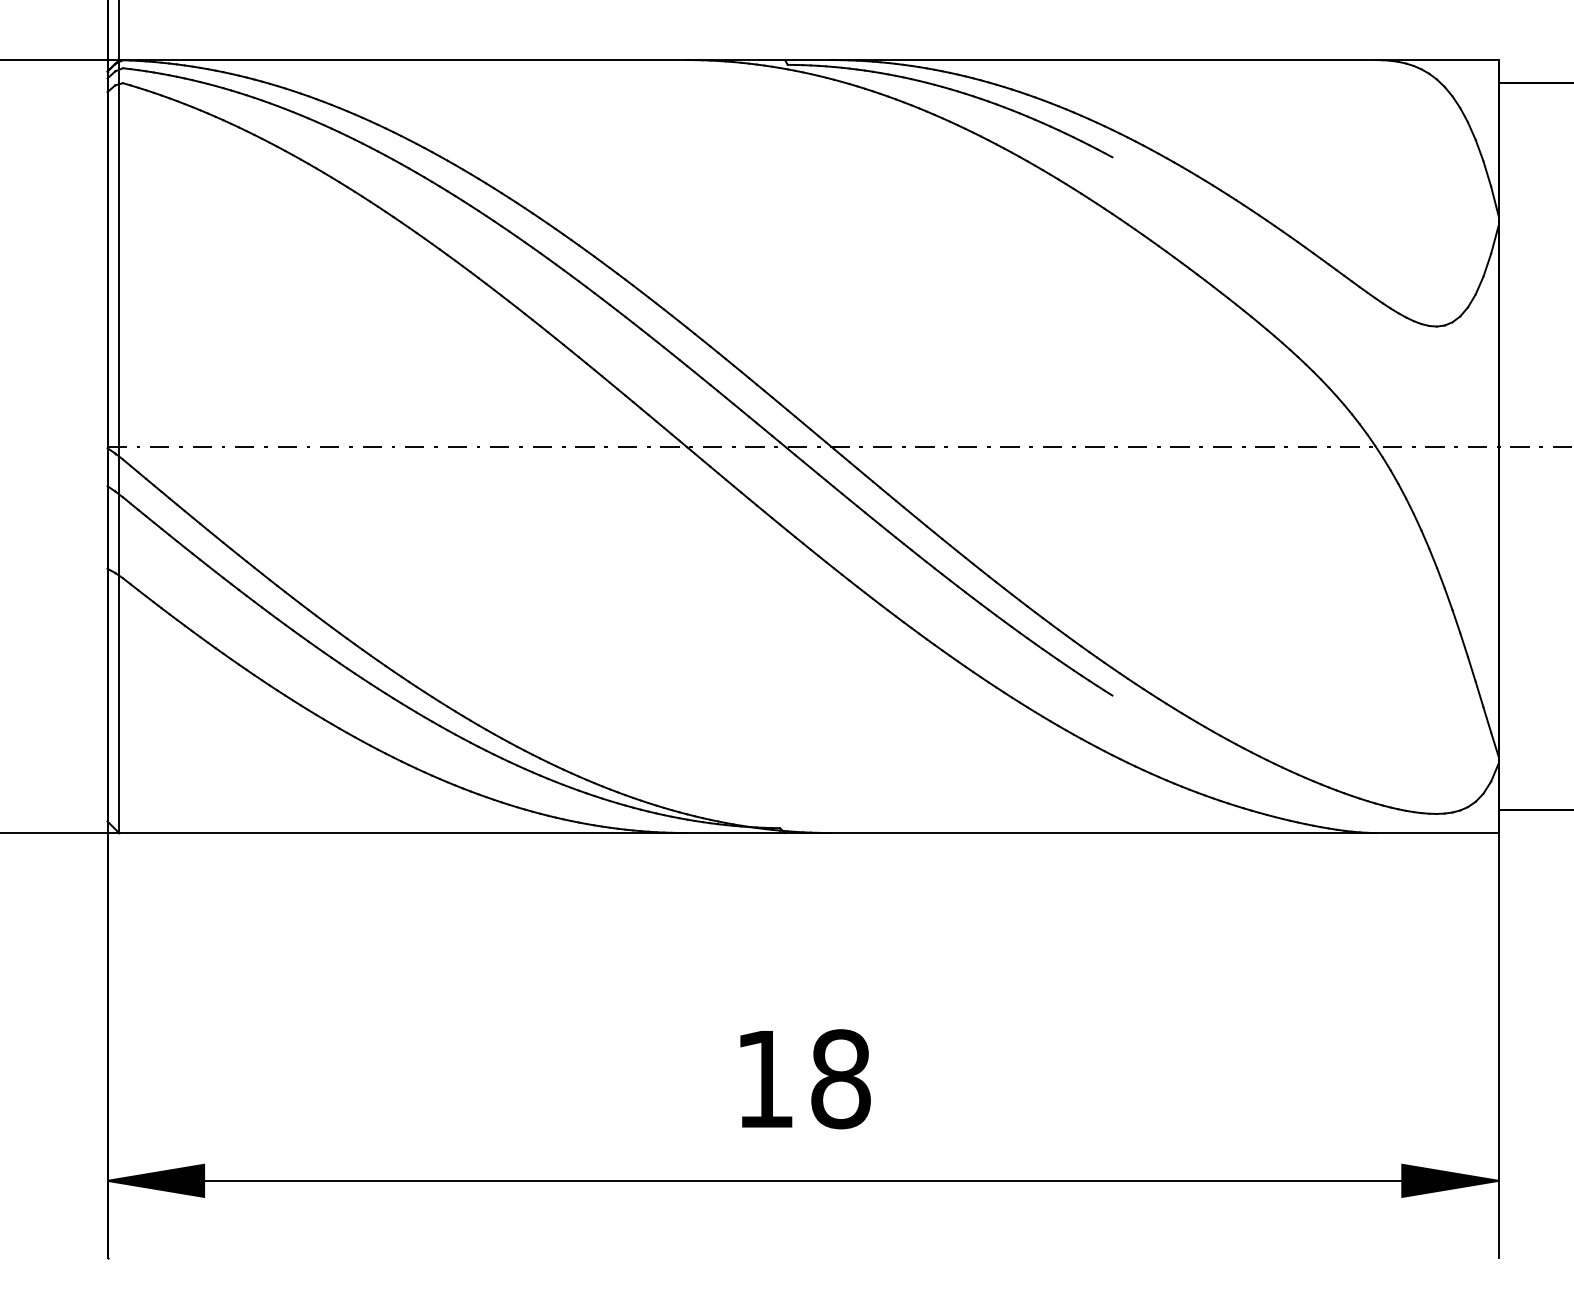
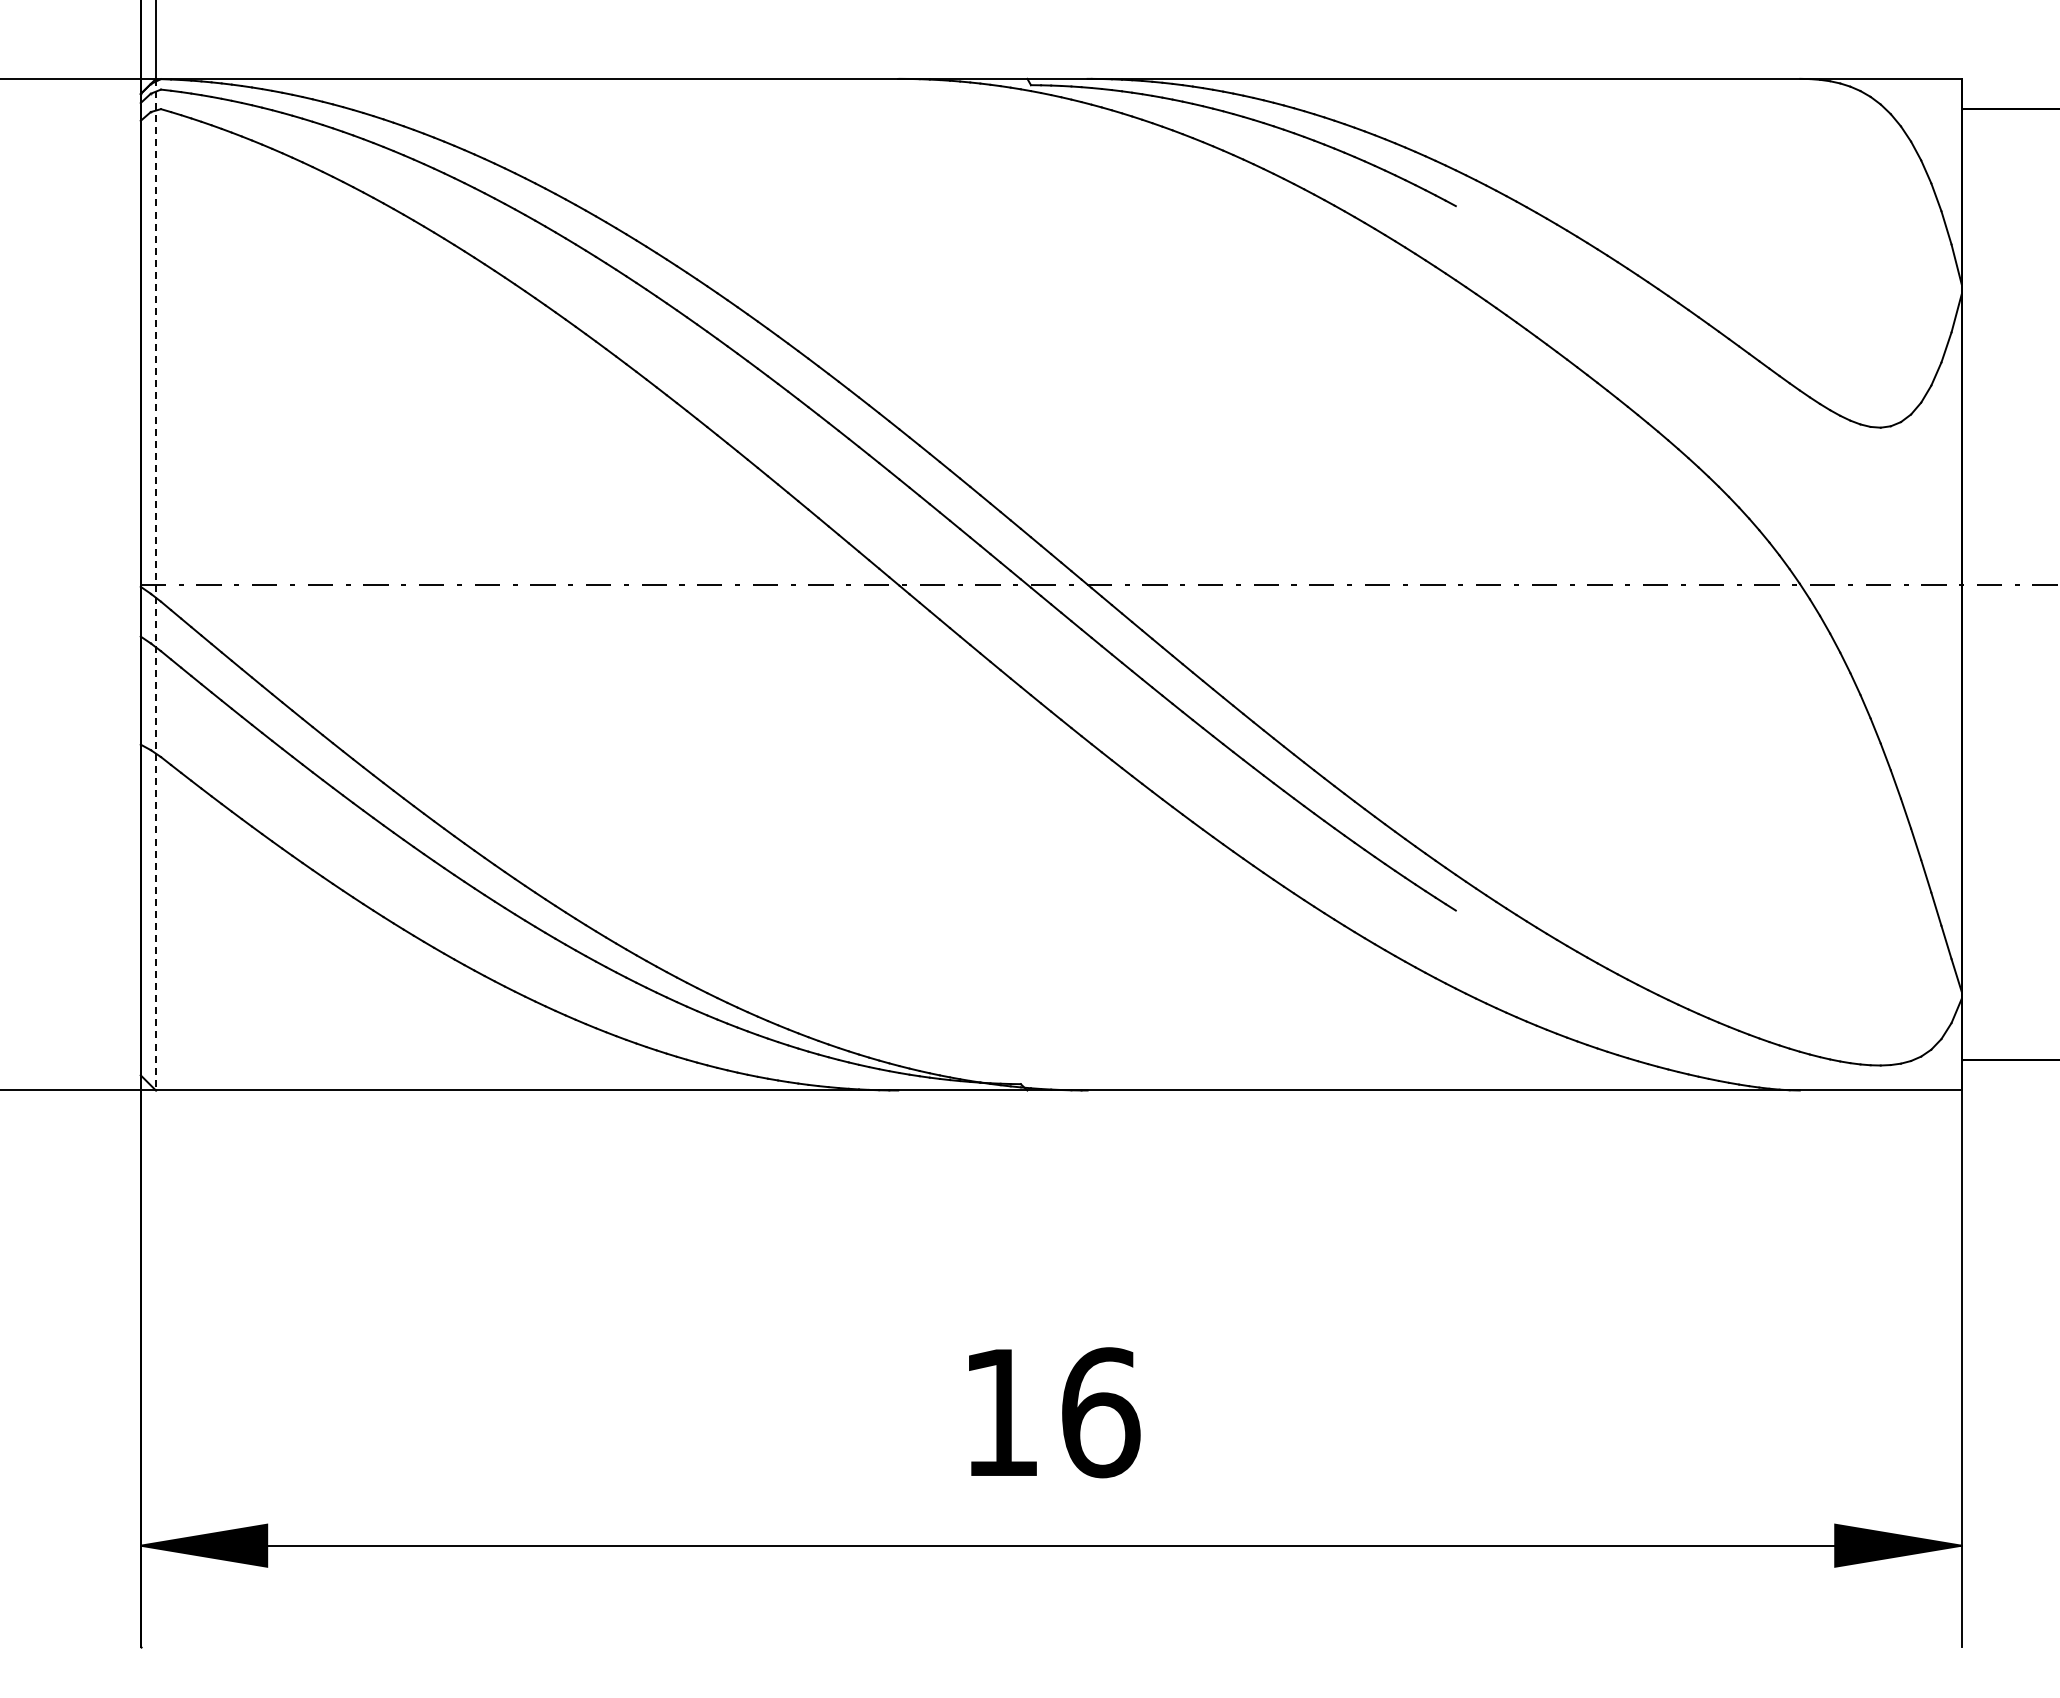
line: (118, 446) -> (155, 584), solid -> dashed
text: (840, 1079) -> (1100, 1412), 18 -> 16

